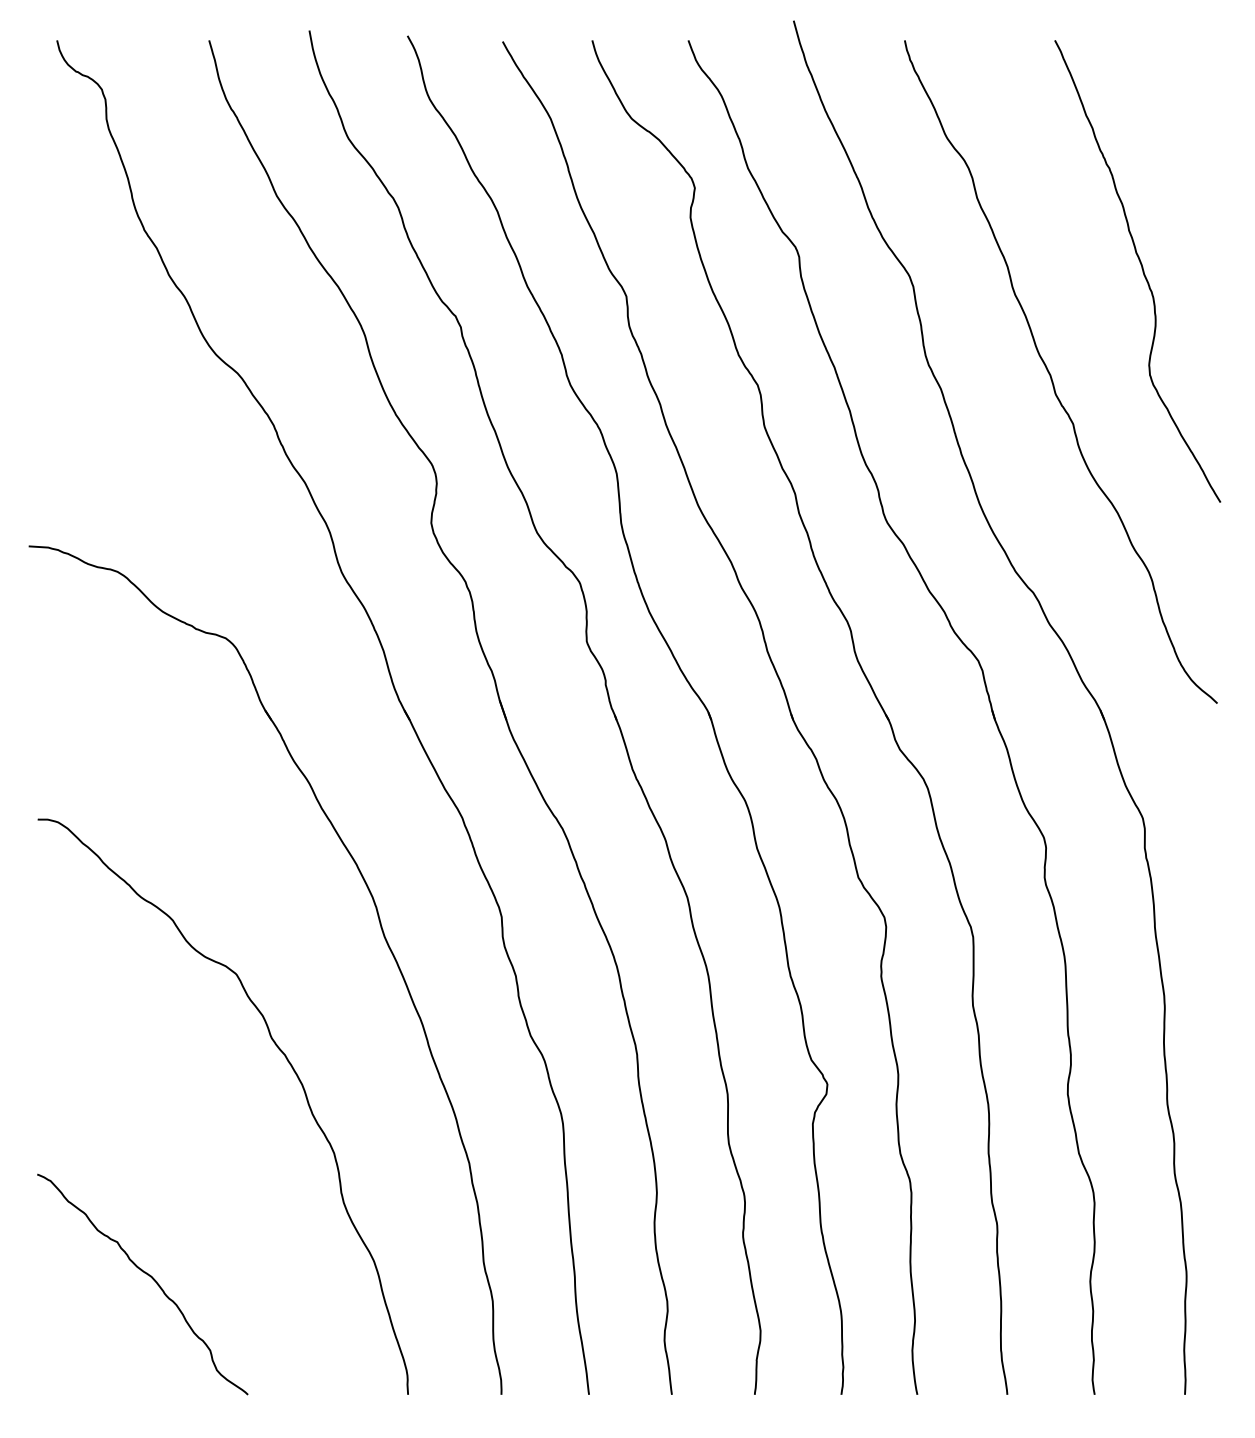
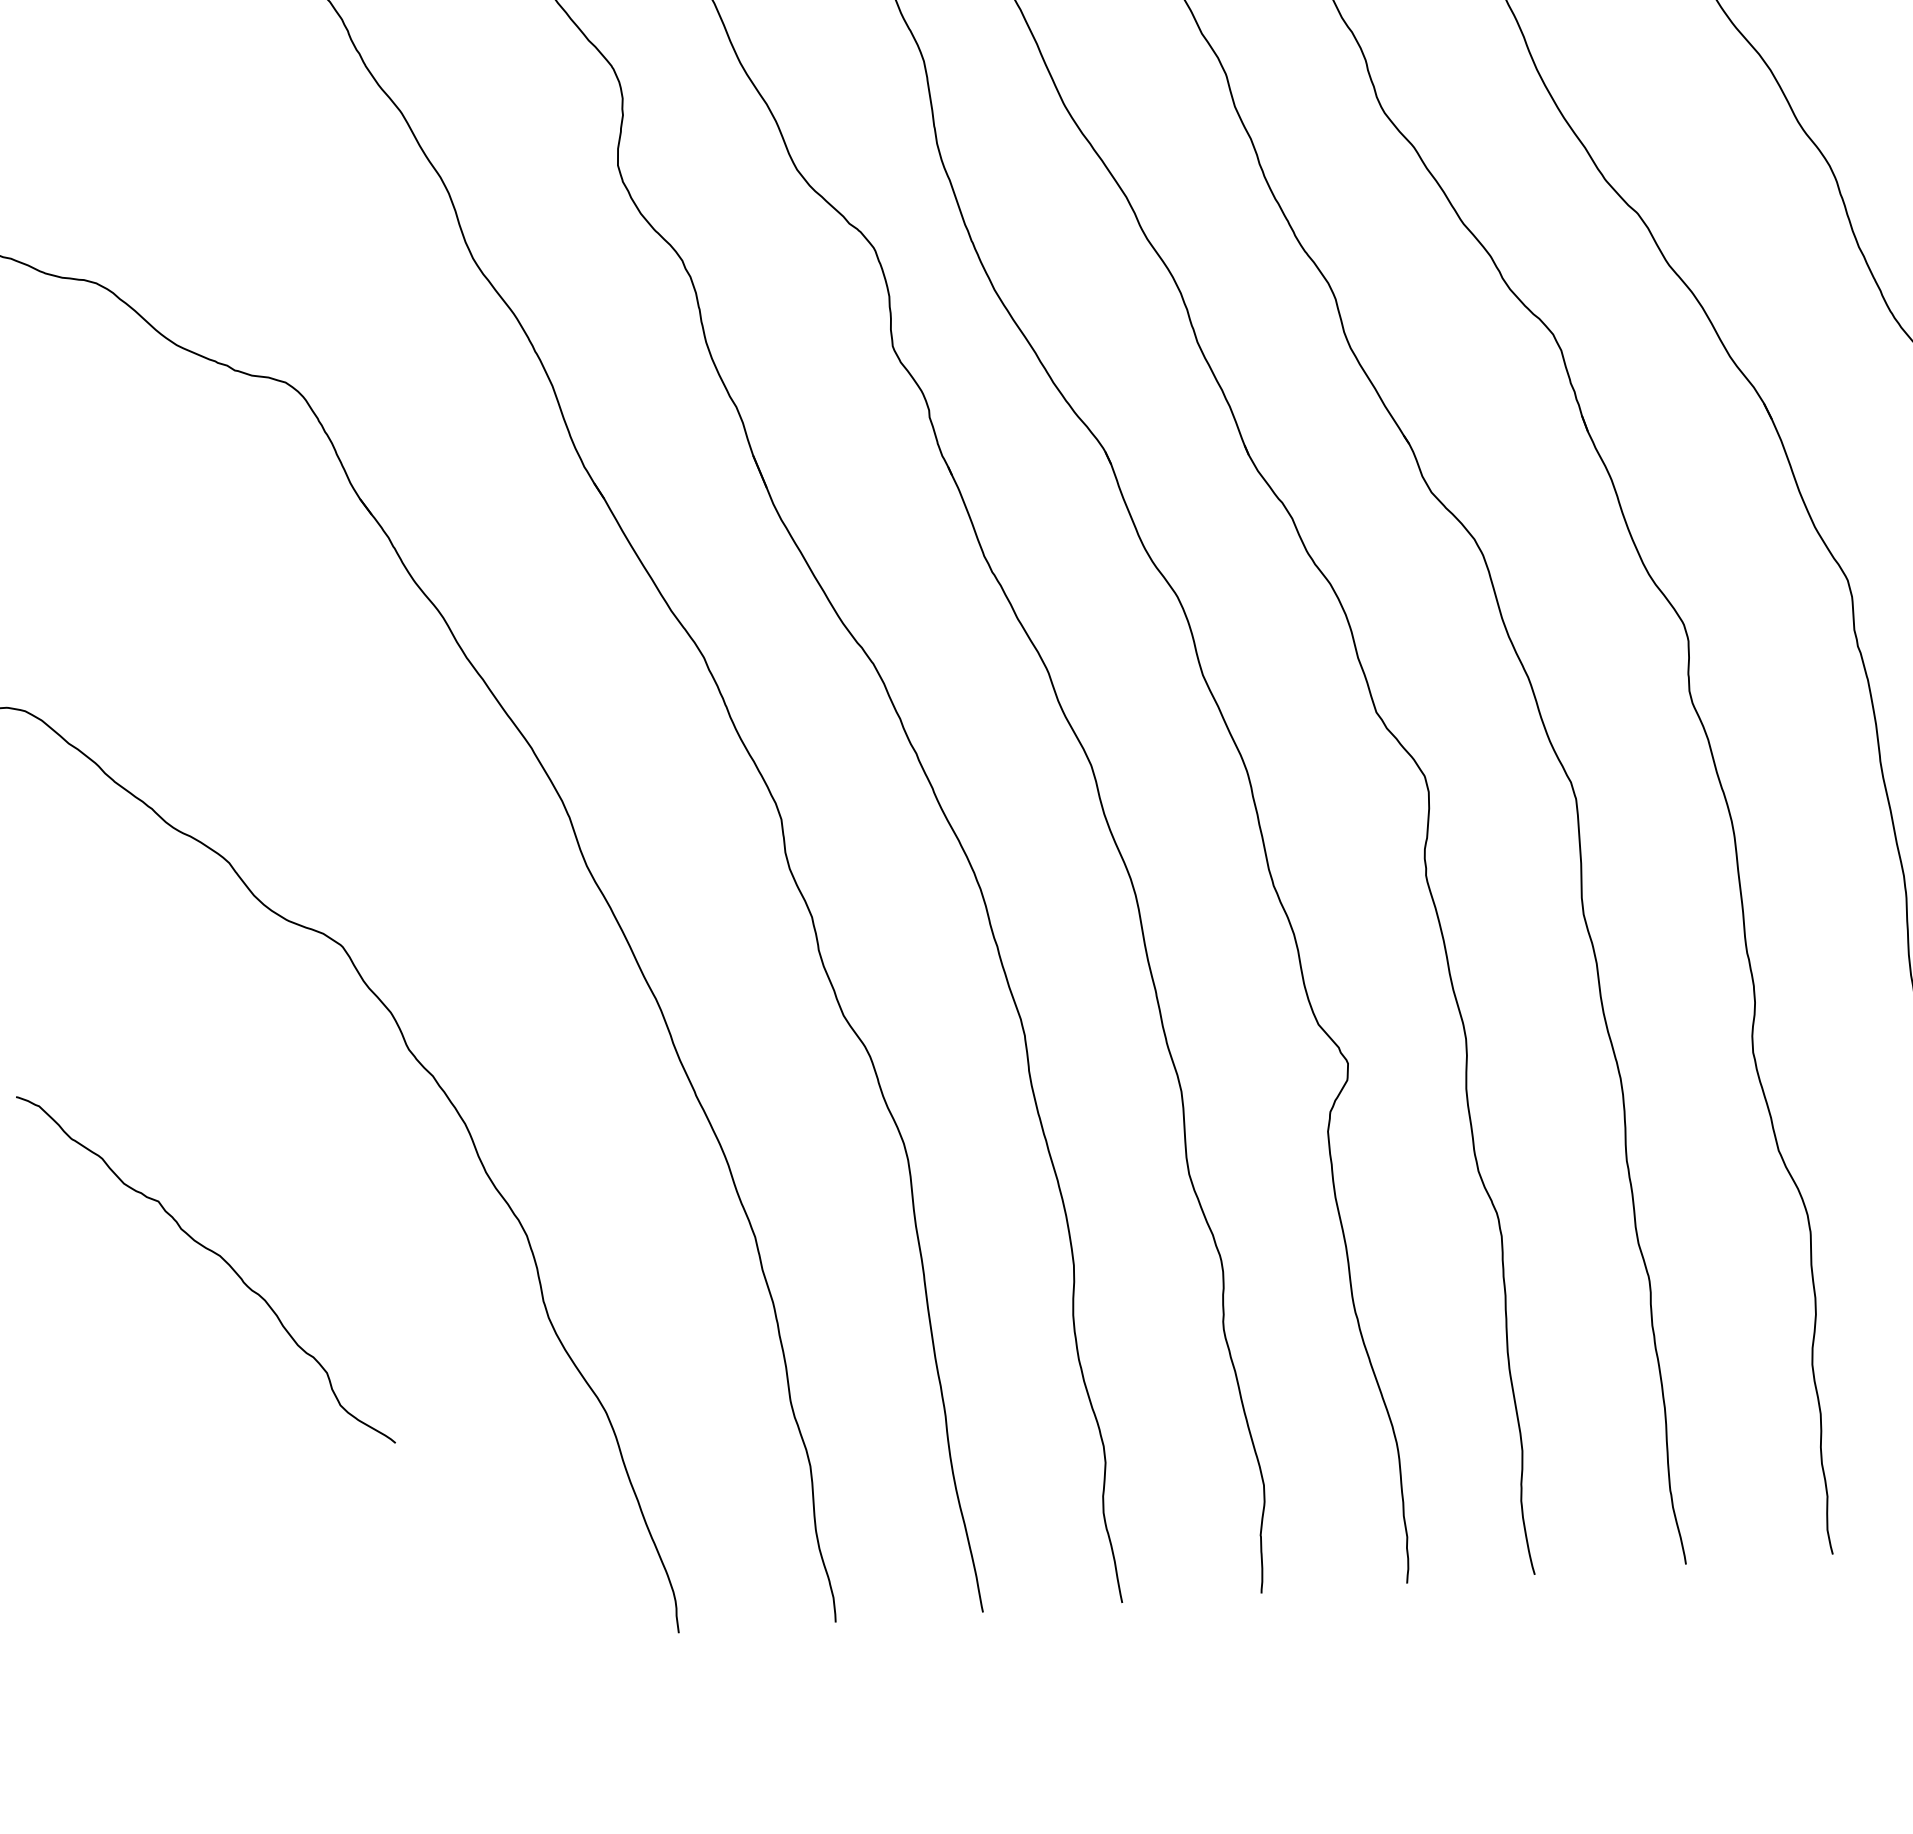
curve: (147, 1275) -> (212, 1254), moved

